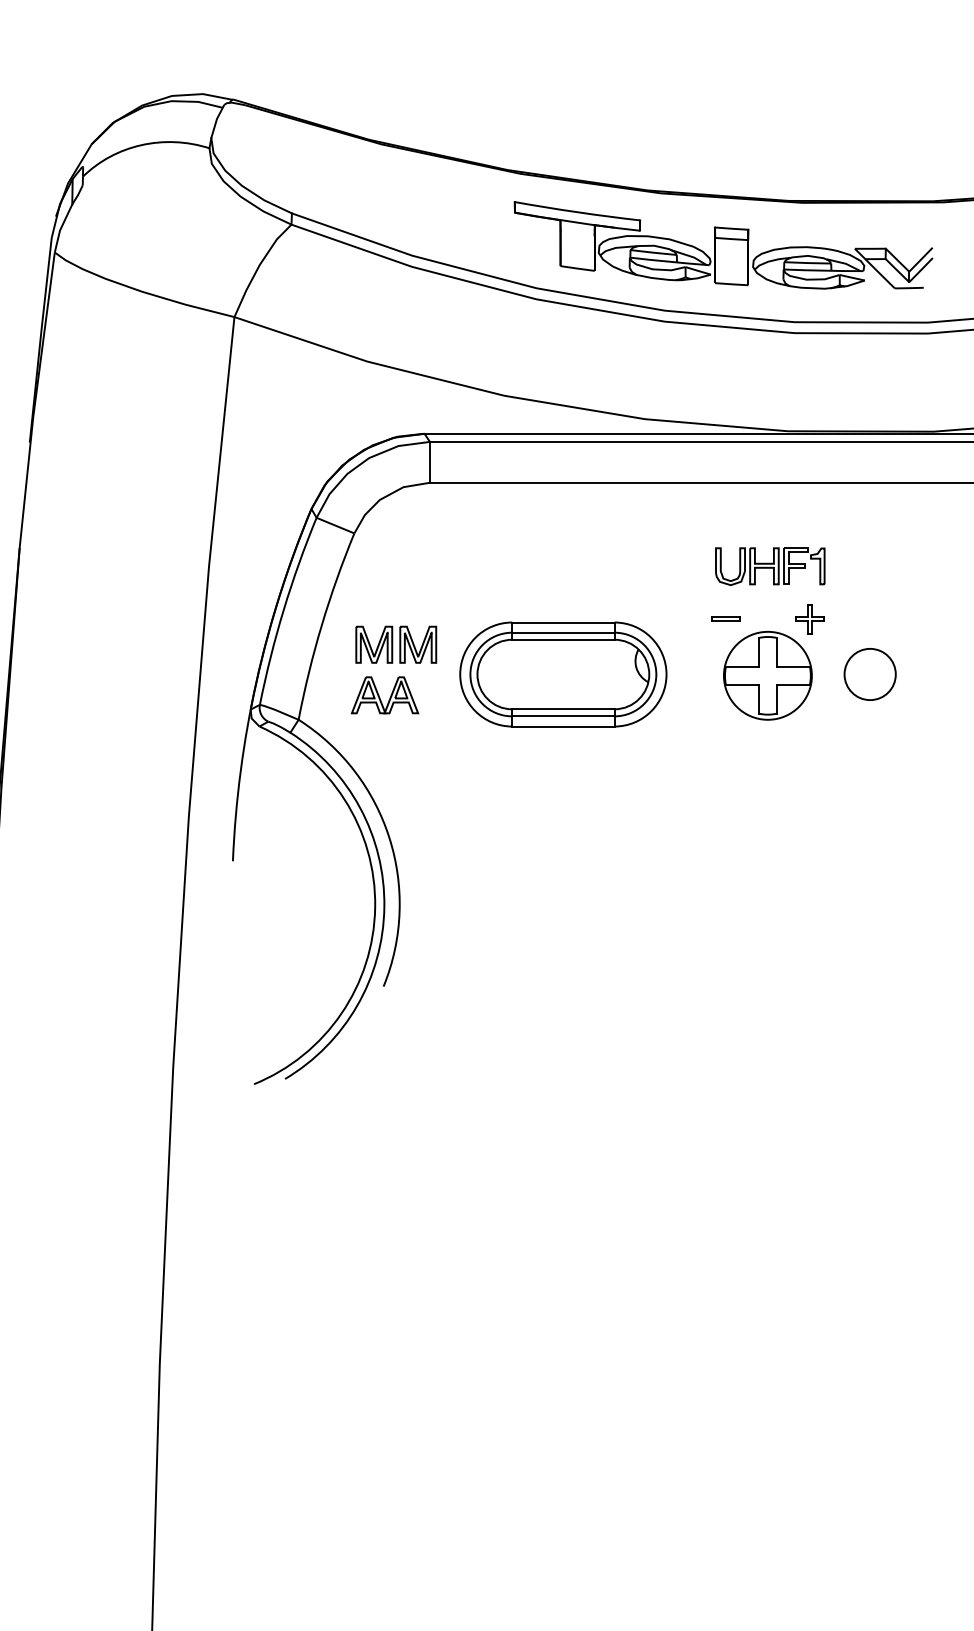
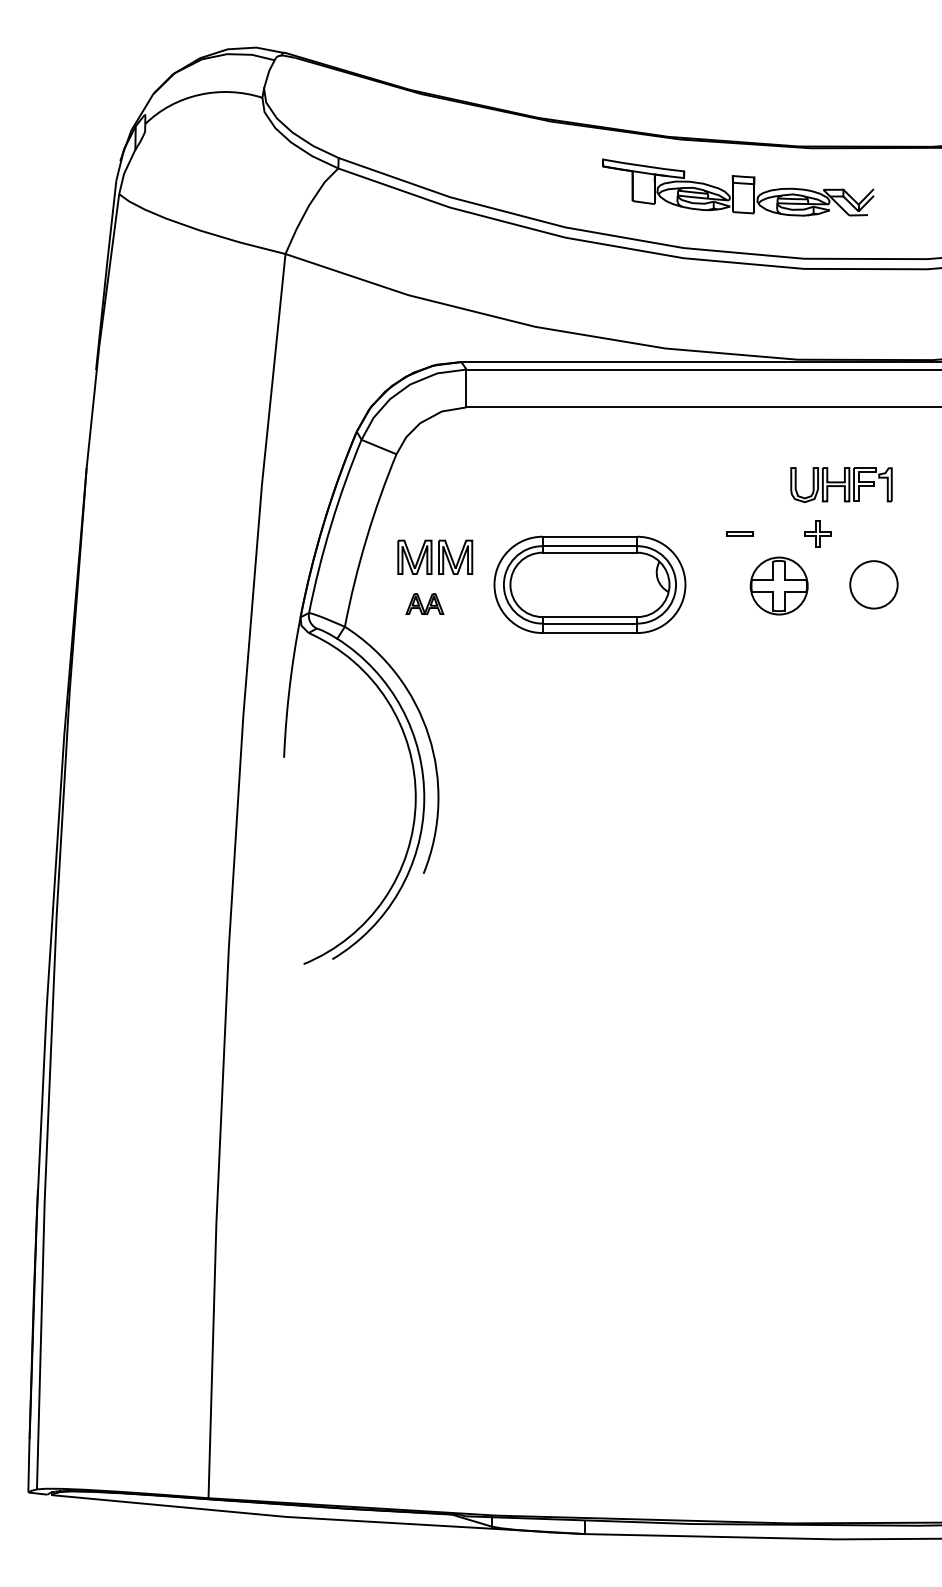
part: (723, 245) -> (738, 187), size x0.7
part: (770, 566) -> (841, 484), moved
part: (767, 675) -> (778, 585), size x0.7
part: (384, 694) -> (424, 603), size x0.6

